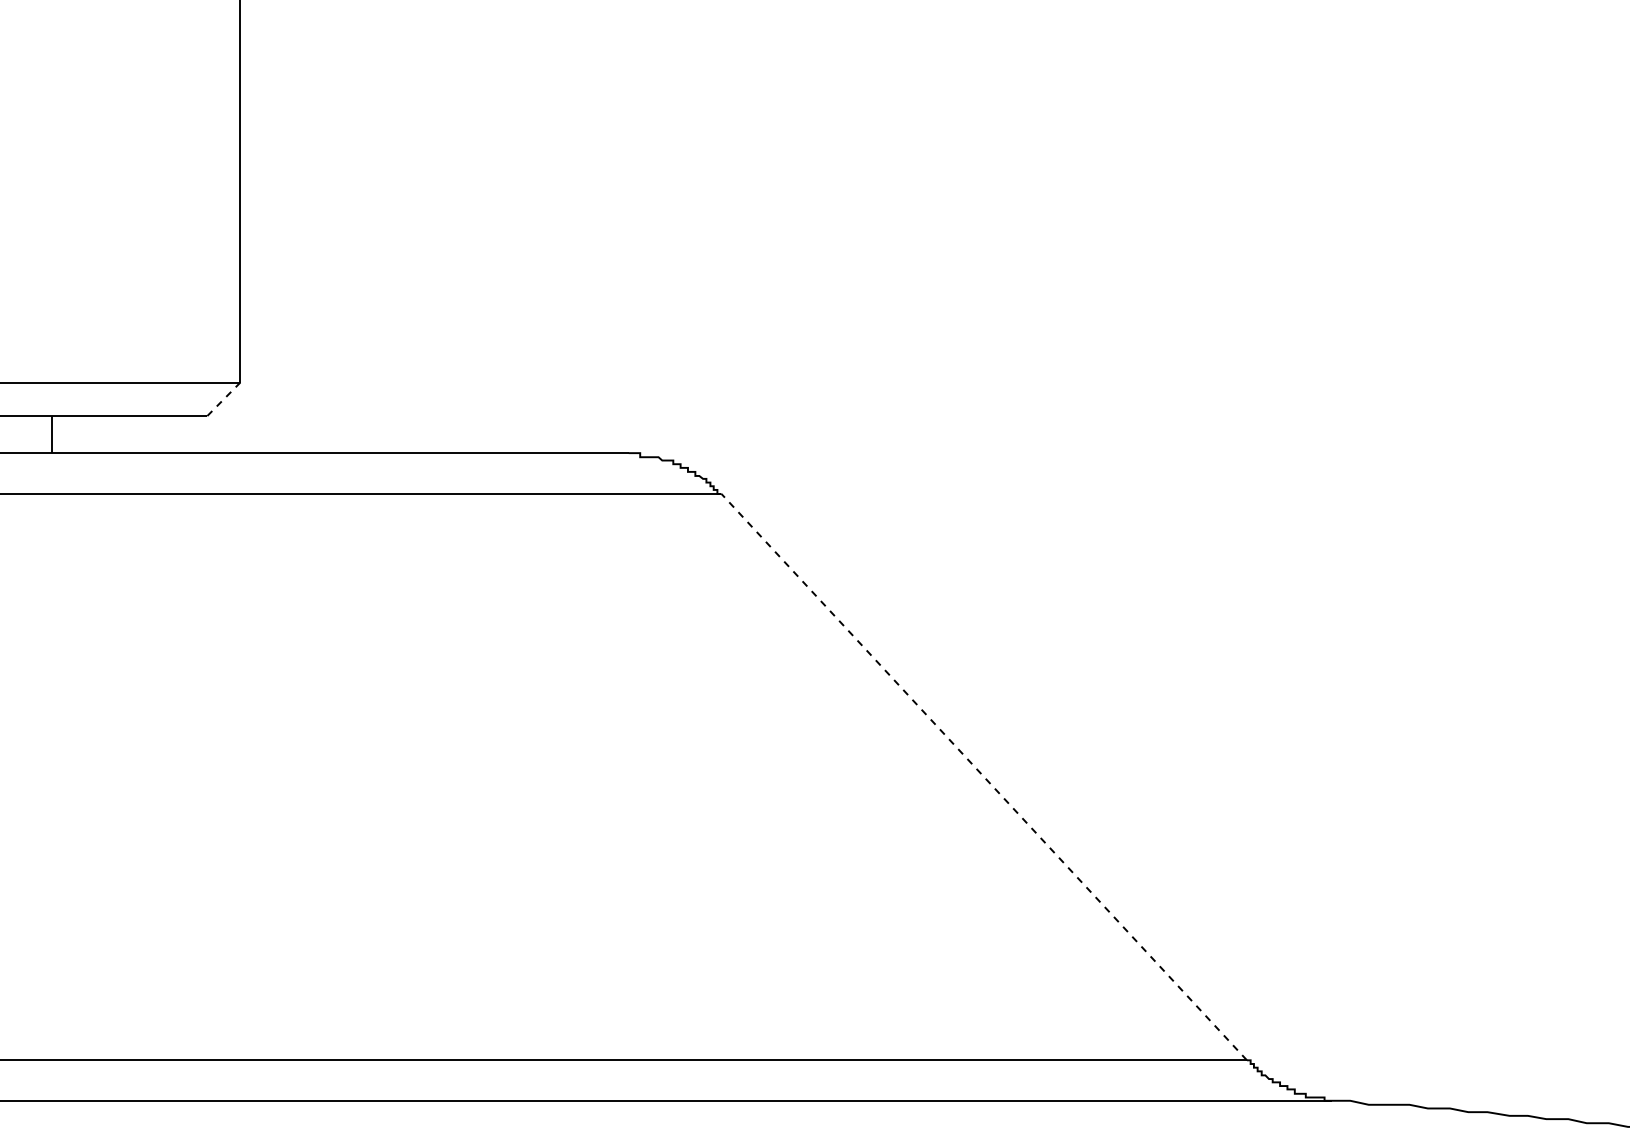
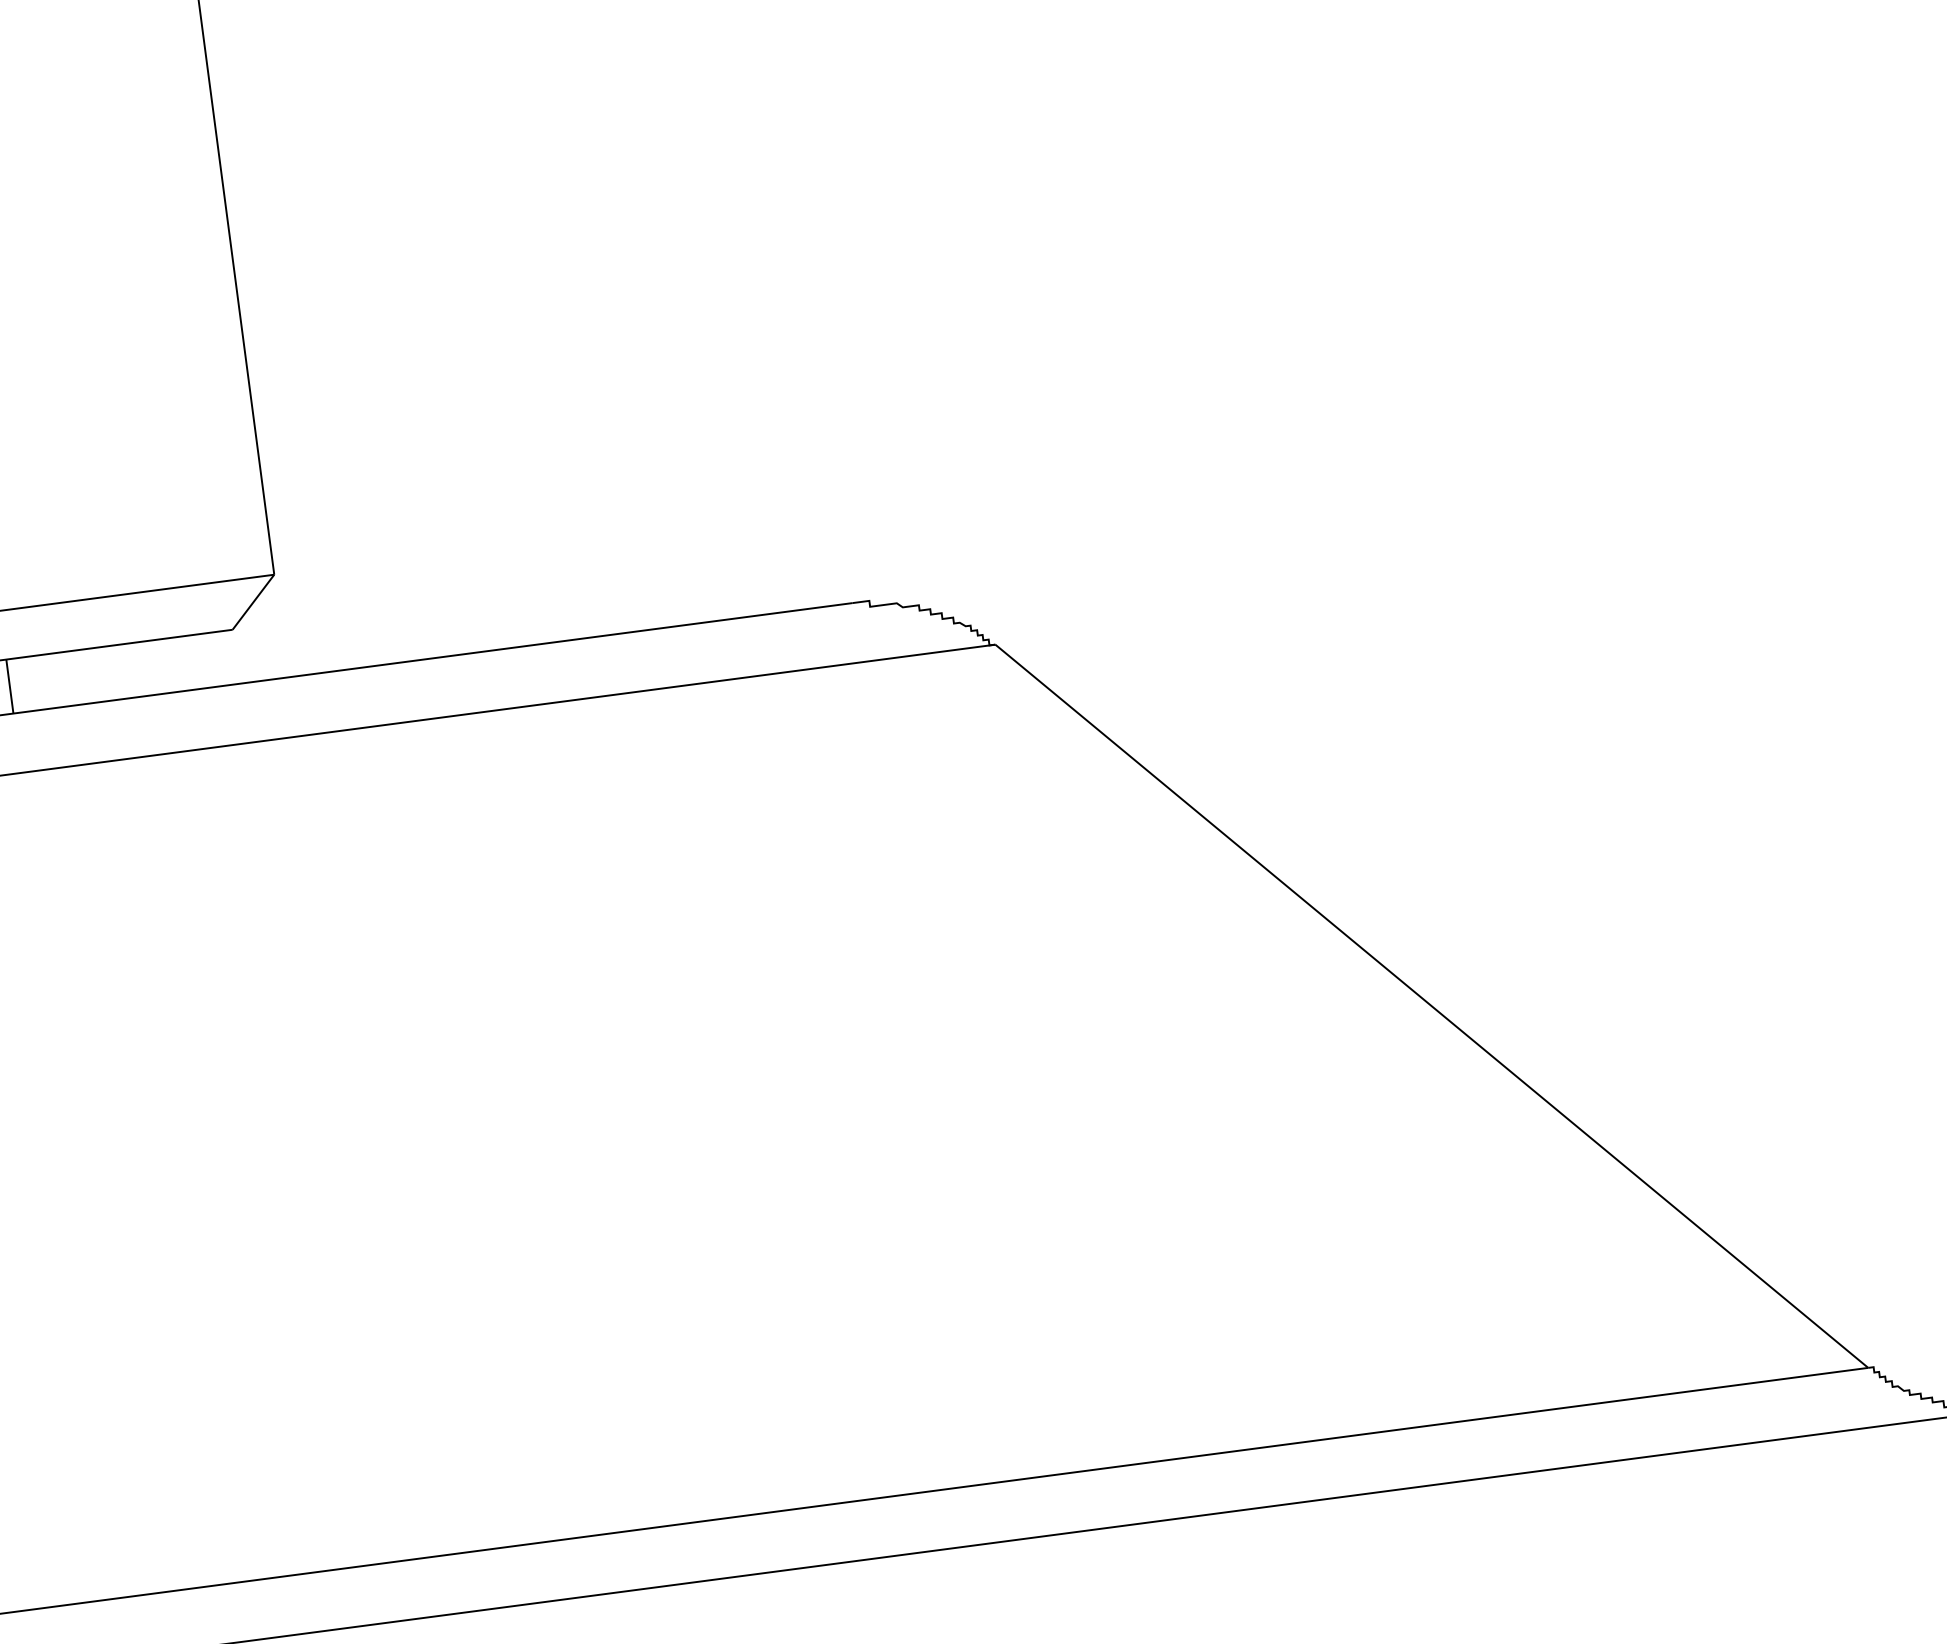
line: (223, 399) -> (252, 602), dashed -> solid
line: (983, 776) -> (1430, 1005), dashed -> solid

